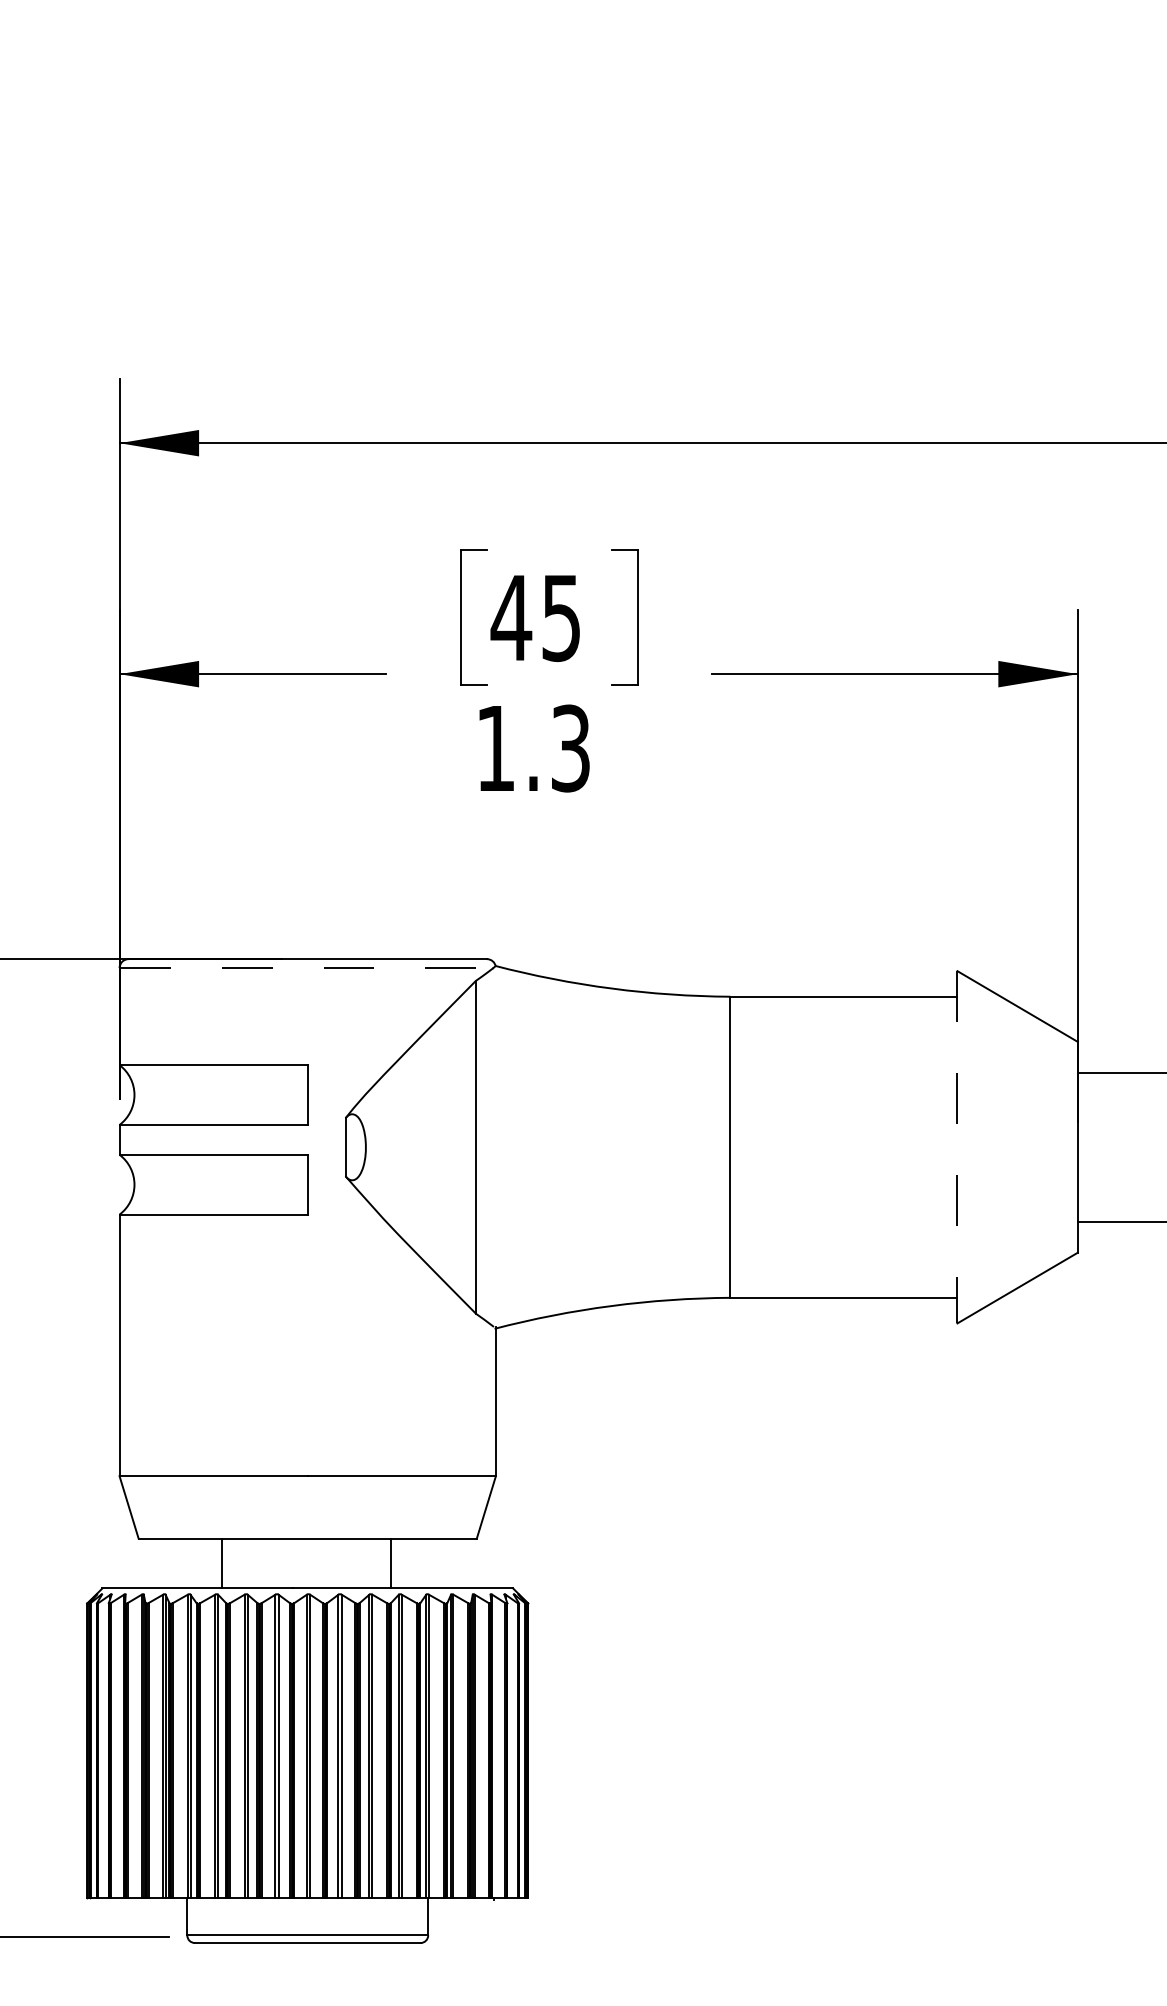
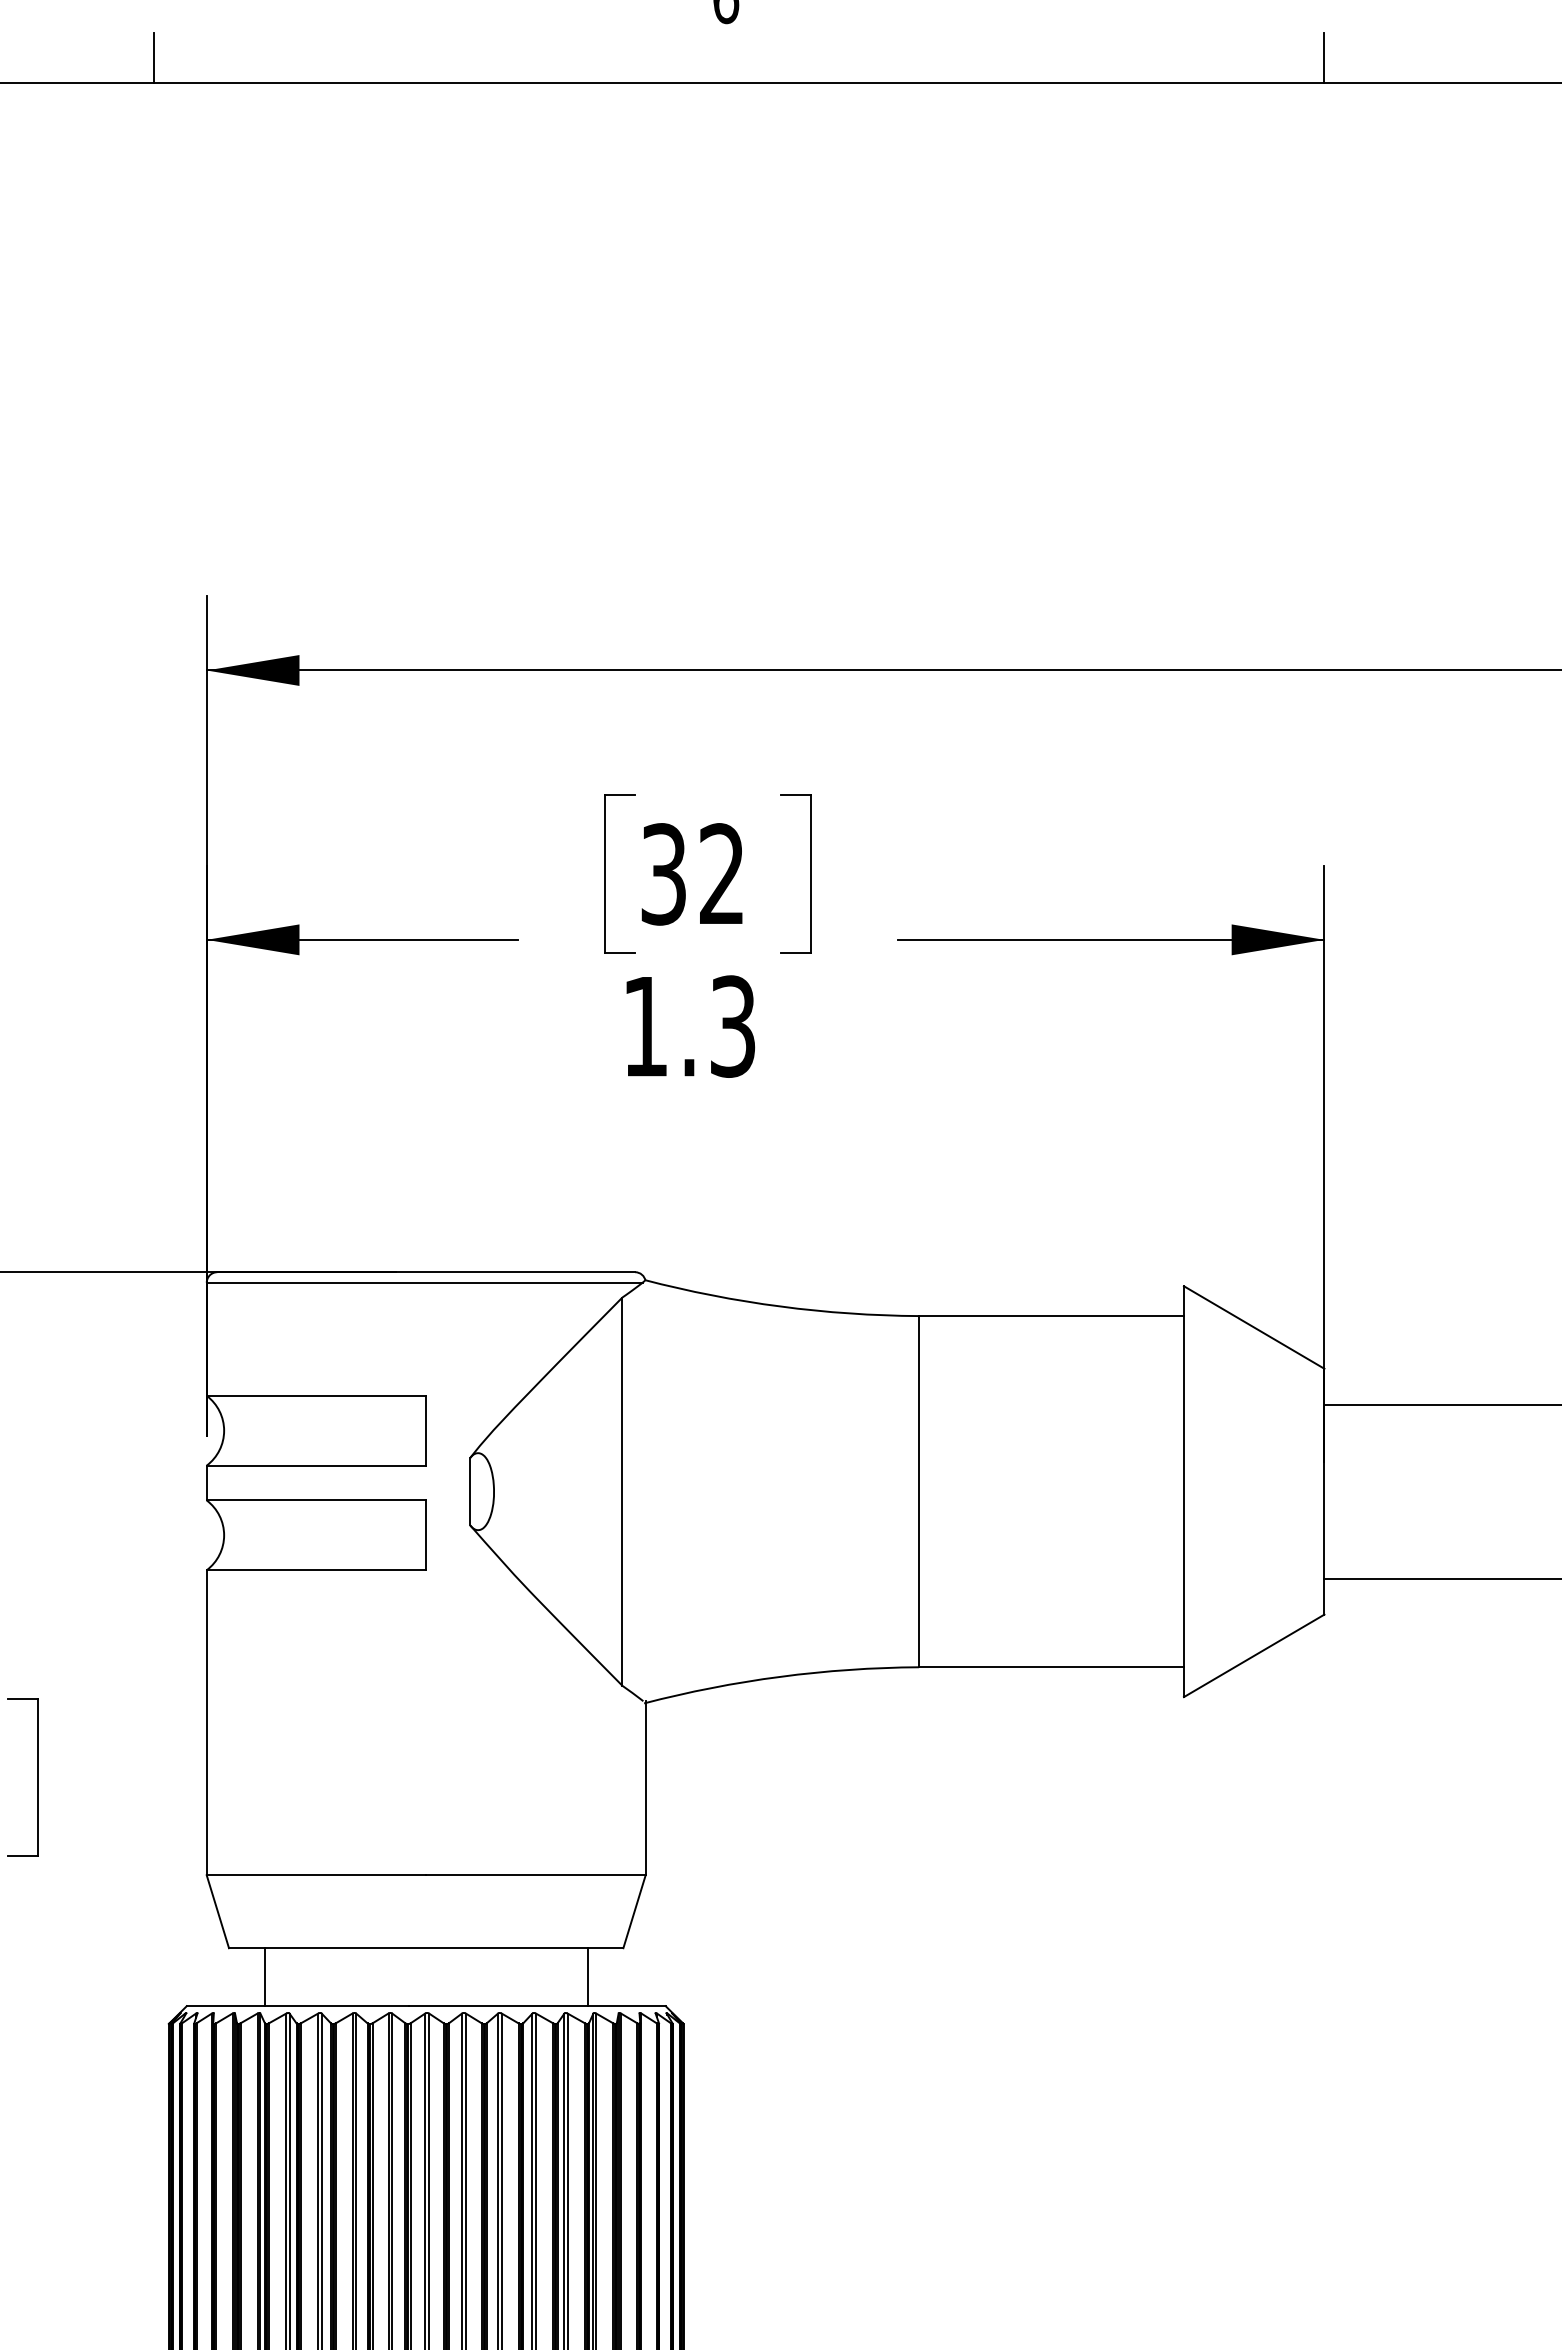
text: (535, 618) -> (691, 874), 45 -> 32
line: (306, 967) -> (424, 1282), dashed -> solid
line: (957, 1147) -> (1183, 1492), dashed -> solid
line: (222, 1563) -> (264, 1977), moved
line: (391, 1563) -> (587, 1977), moved

